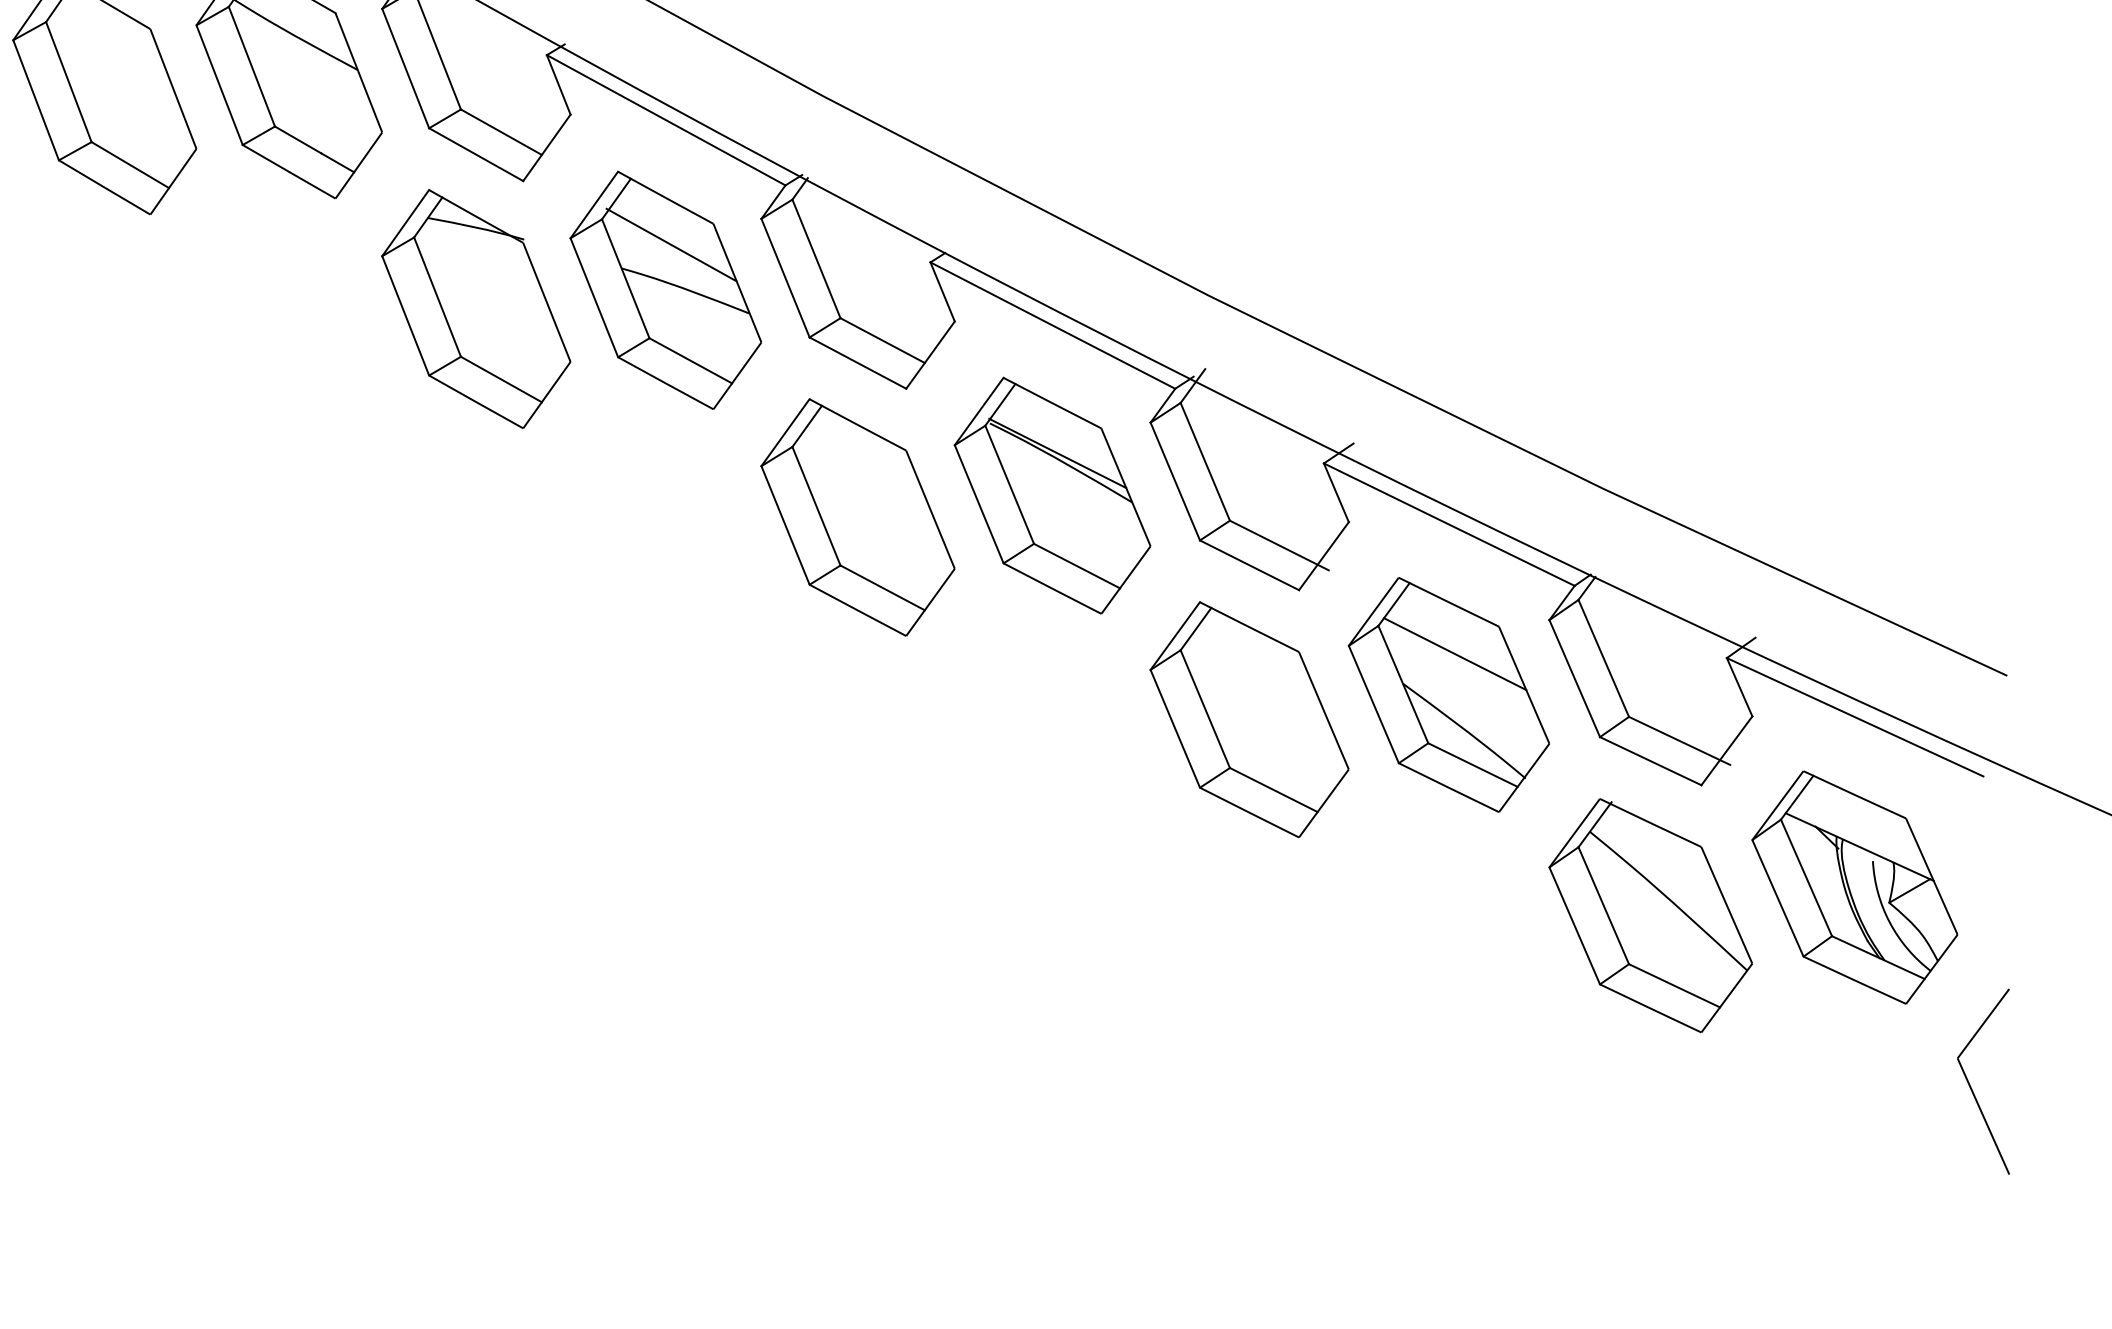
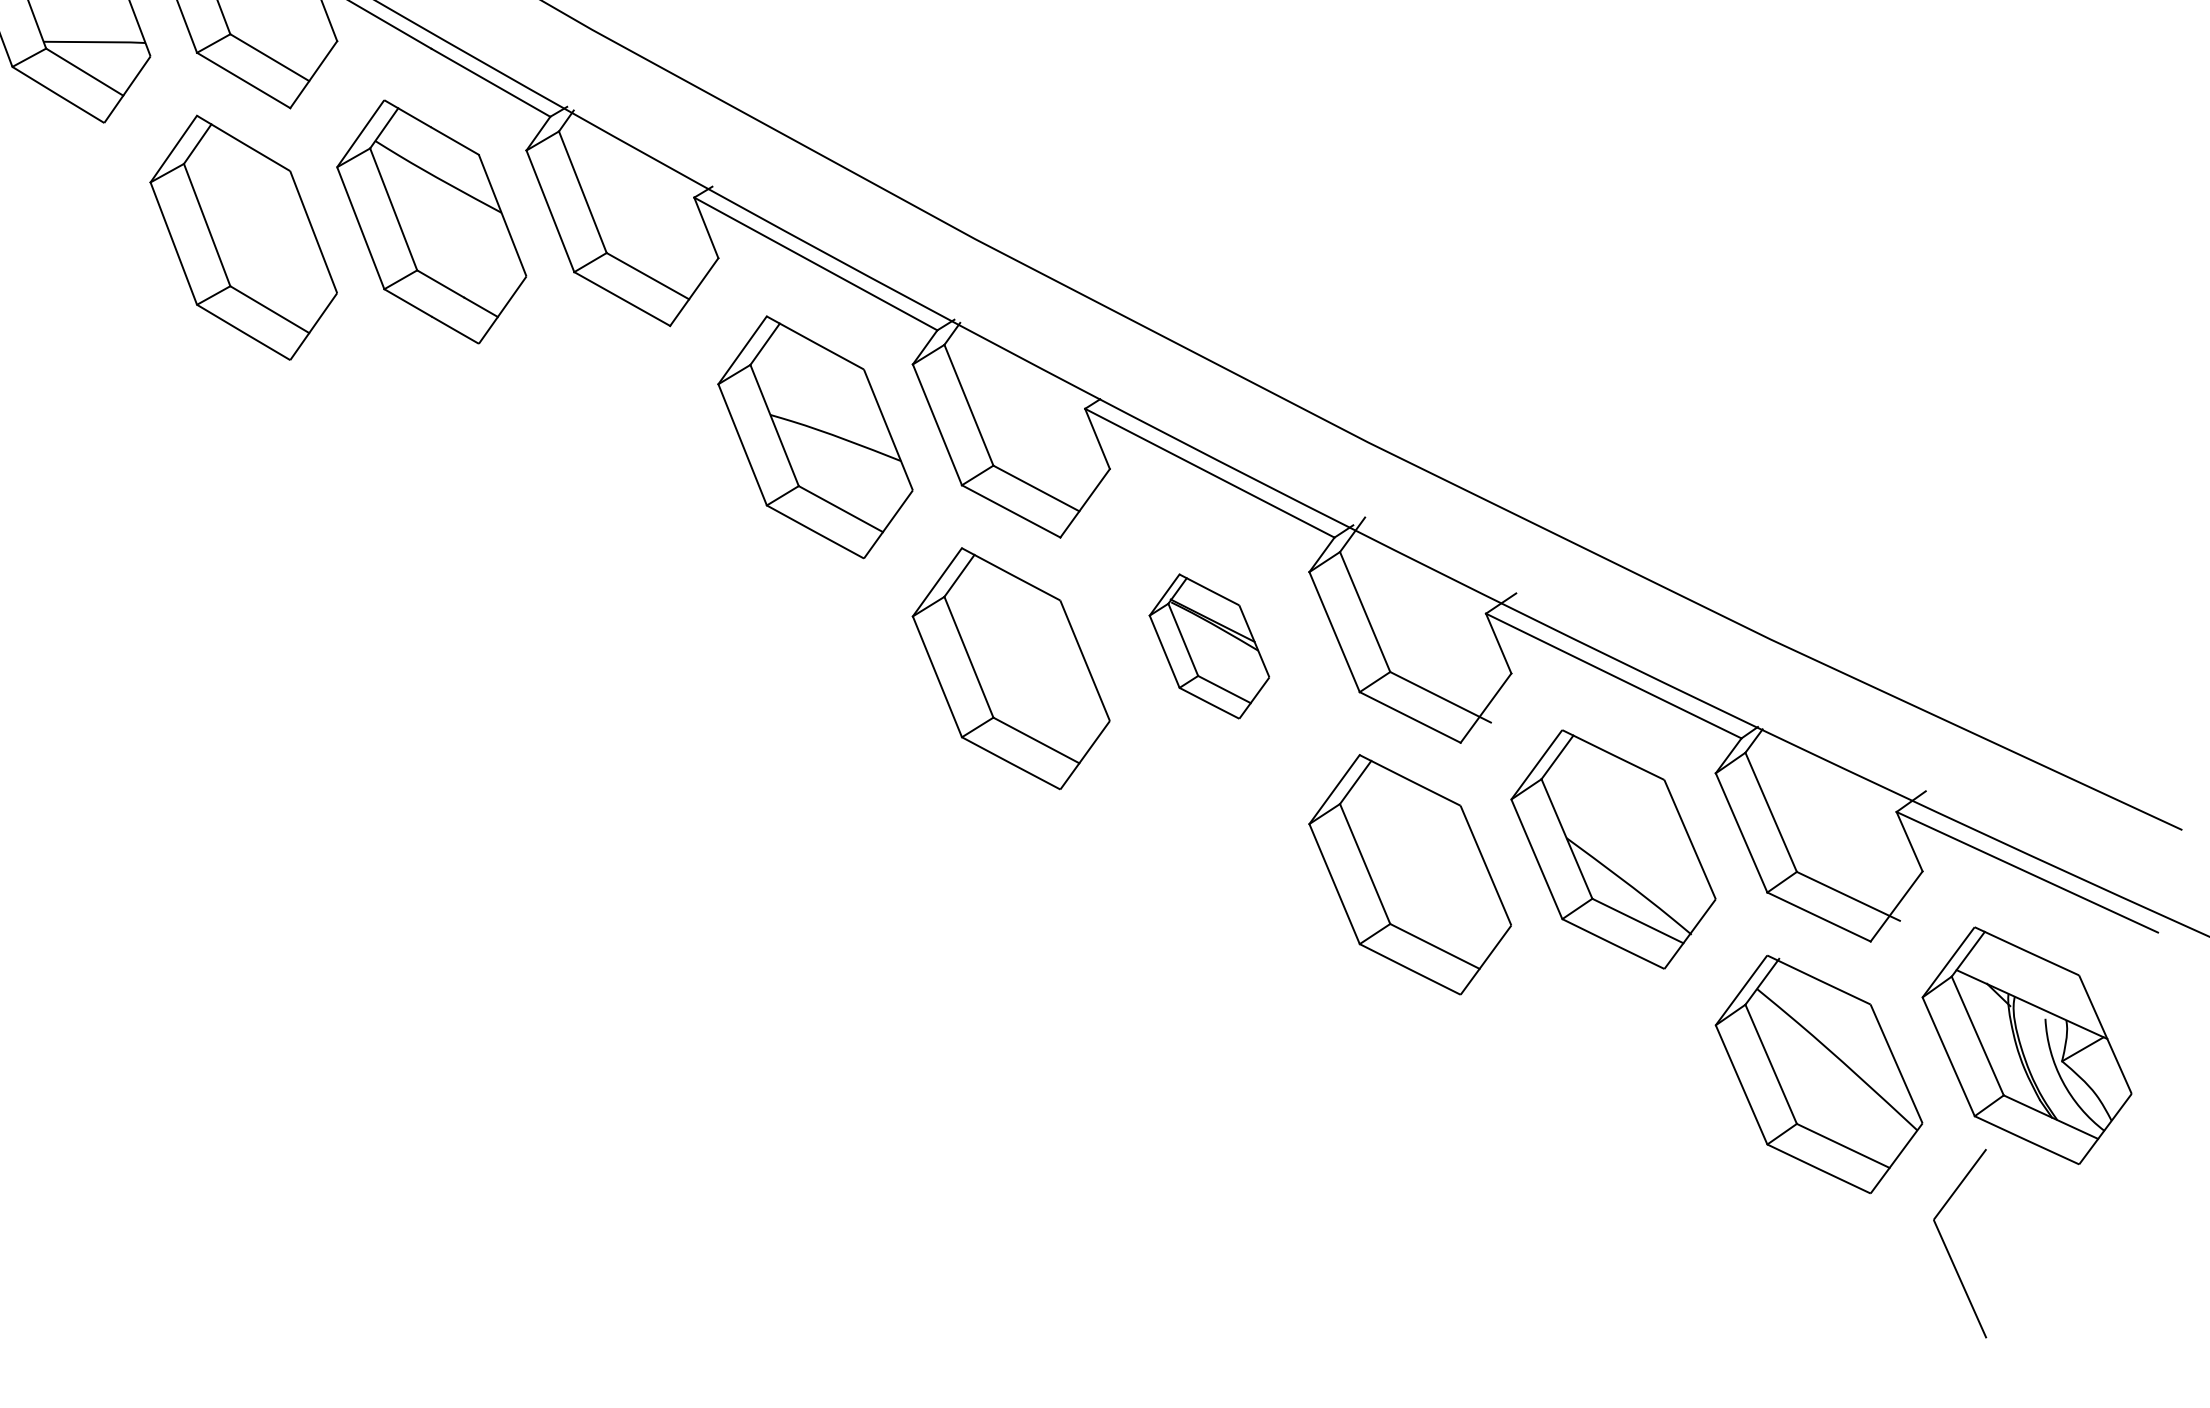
line: (671, 245) -> (821, 391), removed
part: (476, 309) -> (622, 456), removed
part: (1052, 495) -> (1209, 646), size x0.6
line: (1454, 653) -> (1619, 807), removed
part: (1972, 1088) -> (1948, 1250), moved

